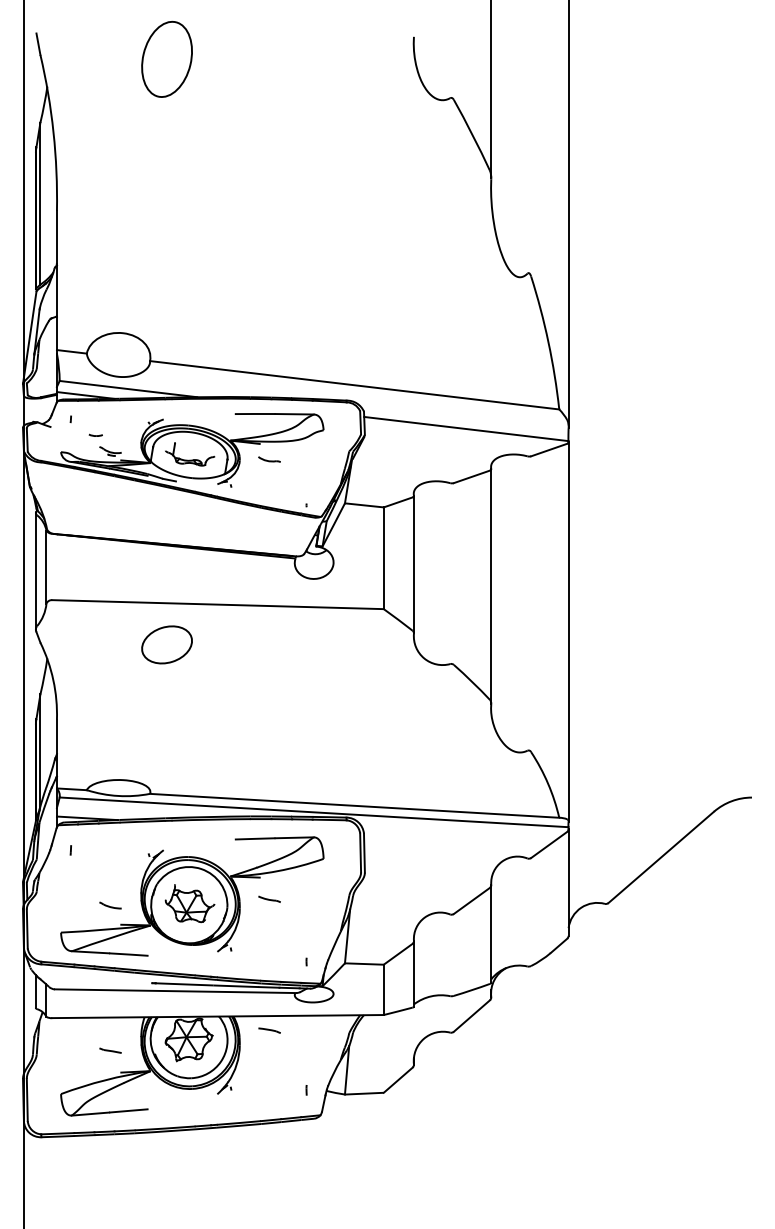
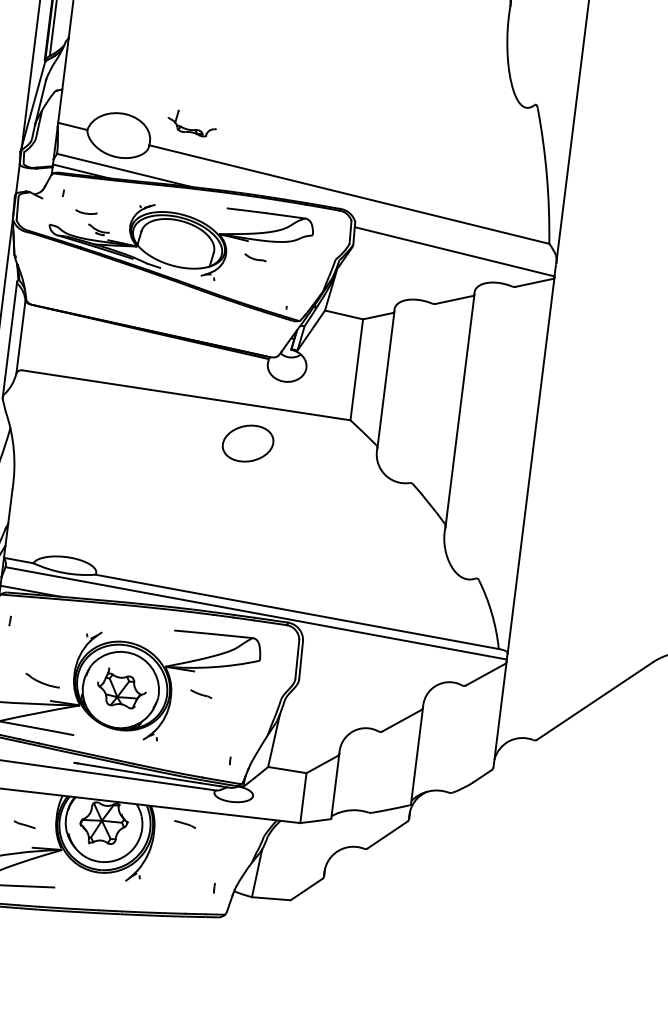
part: (95, 434) -> (85, 211), size x1.6
part: (190, 454) -> (192, 123), moved
part: (166, 644) -> (247, 443), moved
part: (110, 905) -> (42, 680), size x1.6

